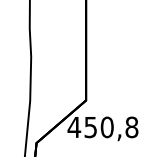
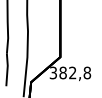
text: (89, 126) -> (62, 72), 450,8 -> 382,8

